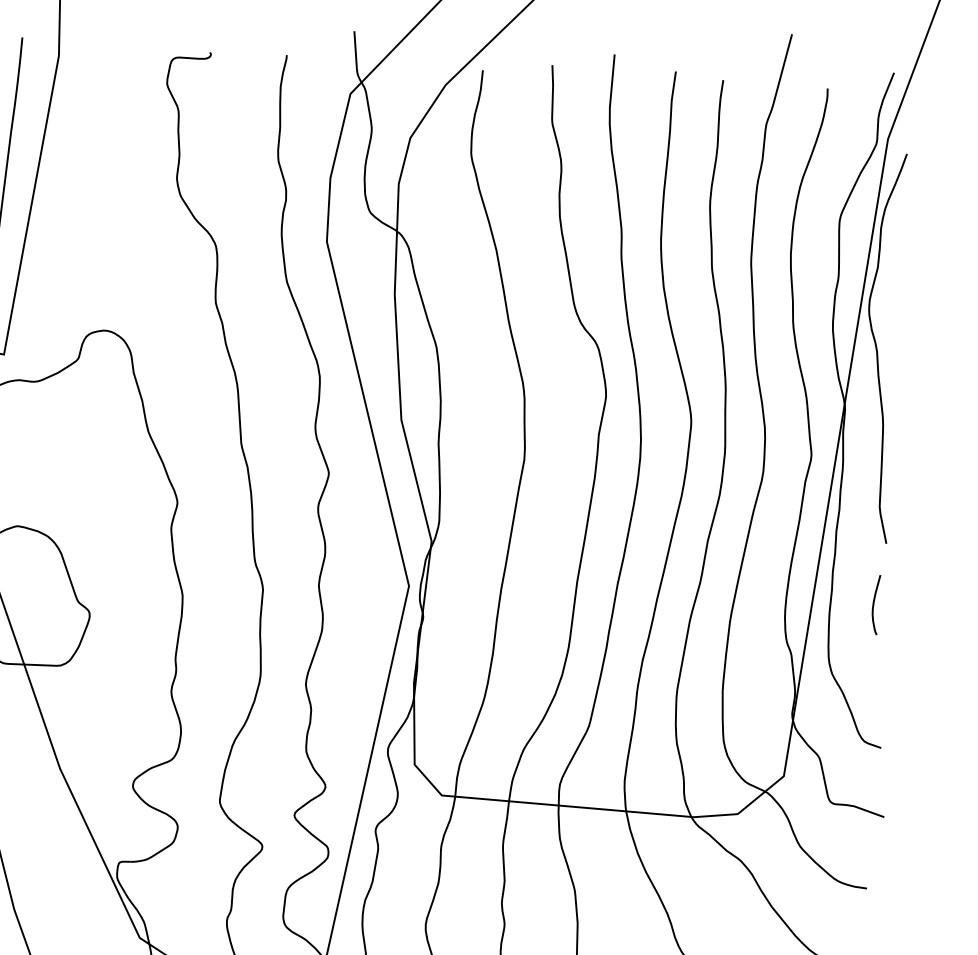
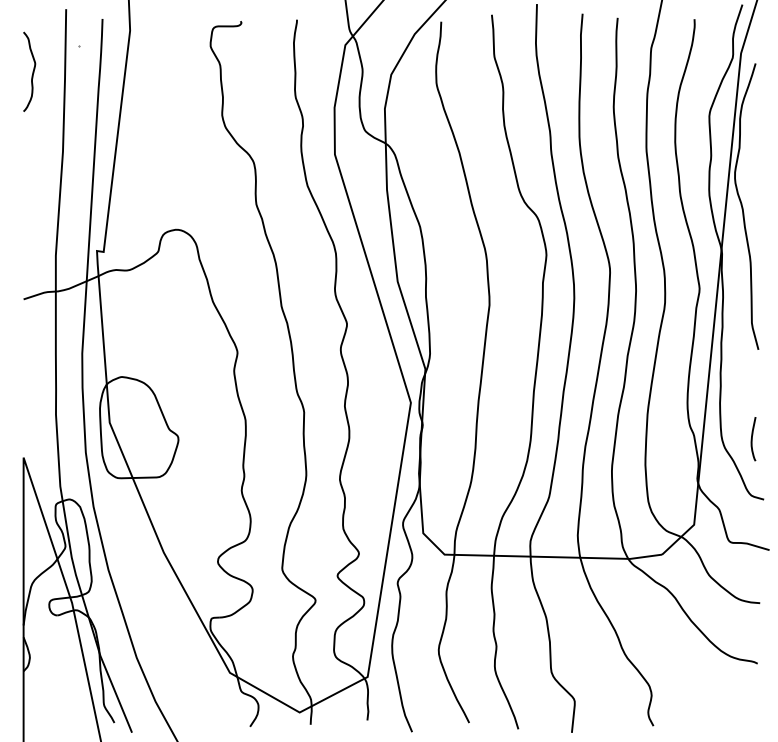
curve: (874, 605) -> (752, 439), moved

